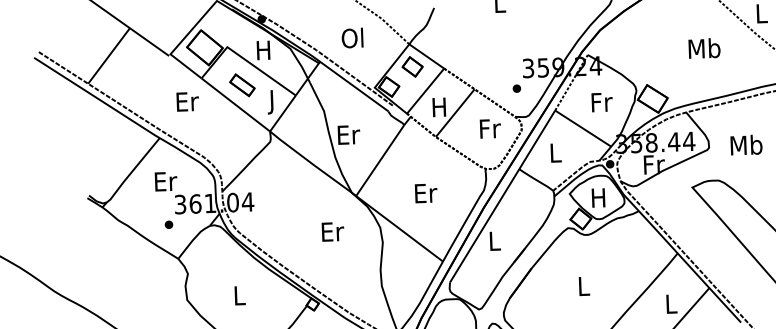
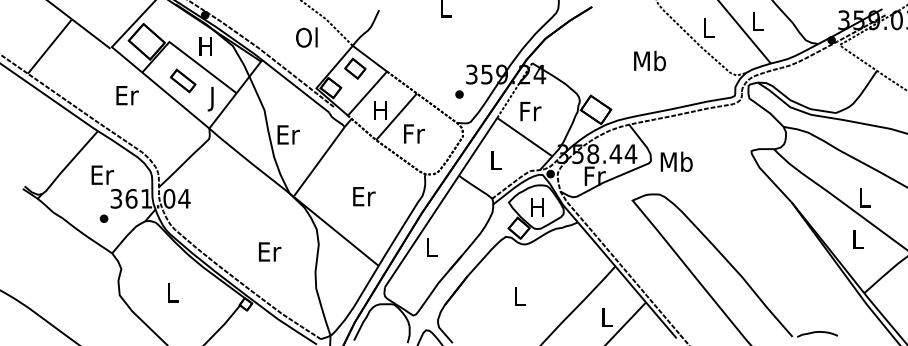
text: (352, 38) -> (306, 37), moved
text: (601, 102) -> (530, 111), moved
text: (490, 128) -> (414, 133), moved
text: (746, 144) -> (676, 161), moved
text: (333, 231) -> (270, 251), moved

